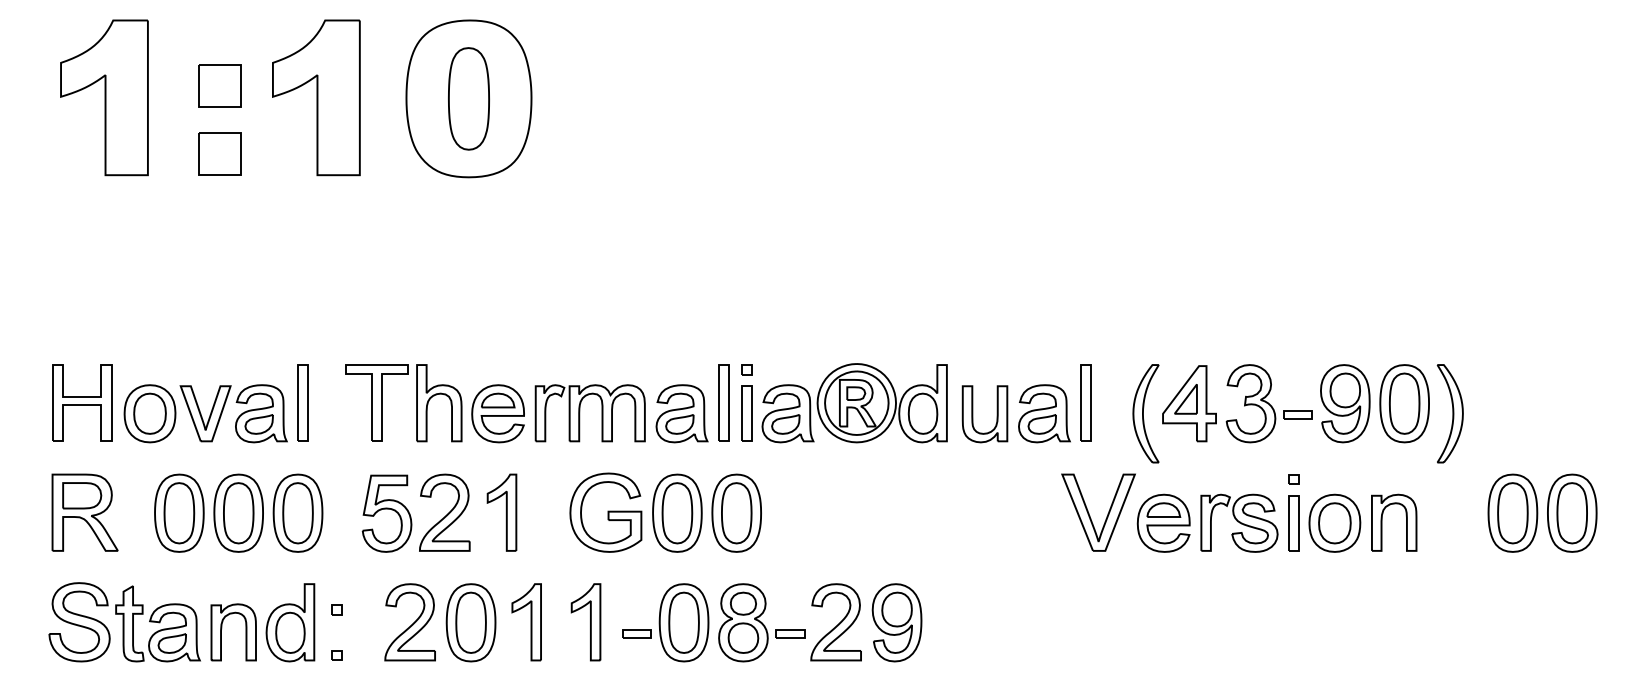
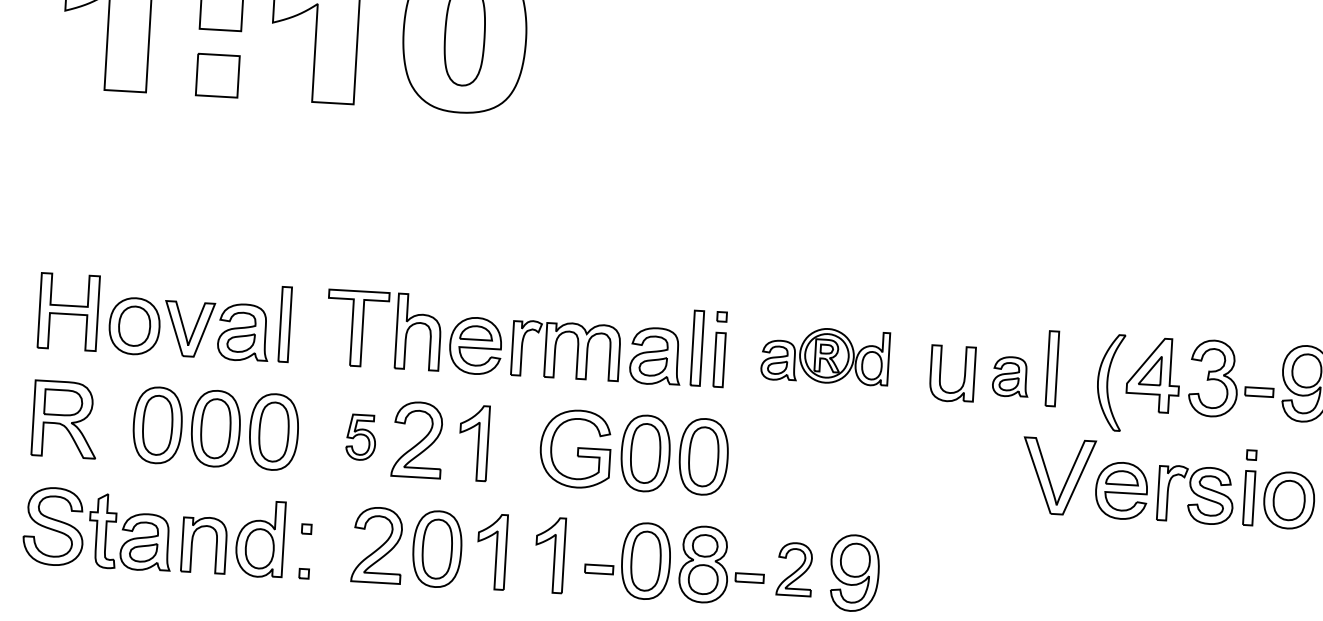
part: (854, 403) -> (825, 355), size x0.7
part: (1044, 413) -> (1010, 376), size x0.7
part: (386, 513) -> (360, 437), size x0.6
part: (835, 622) -> (794, 569), size x0.7

